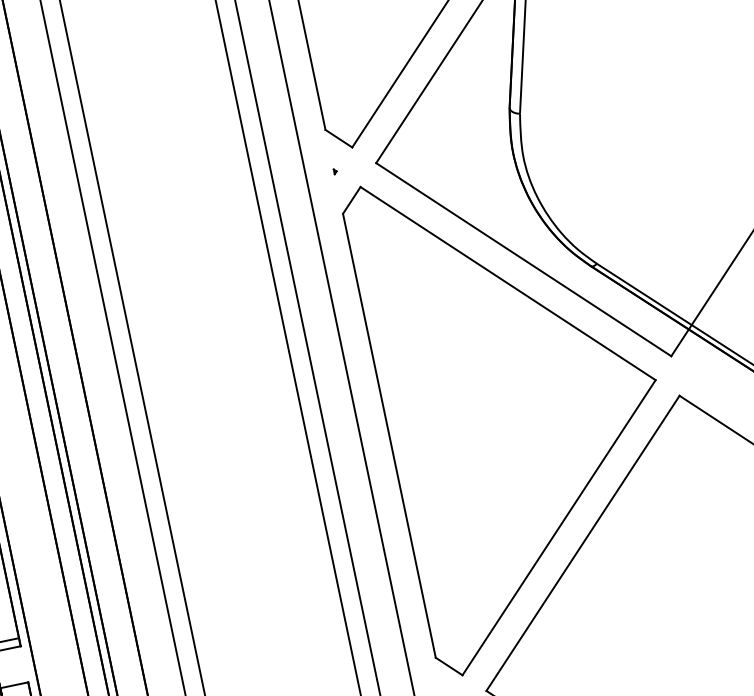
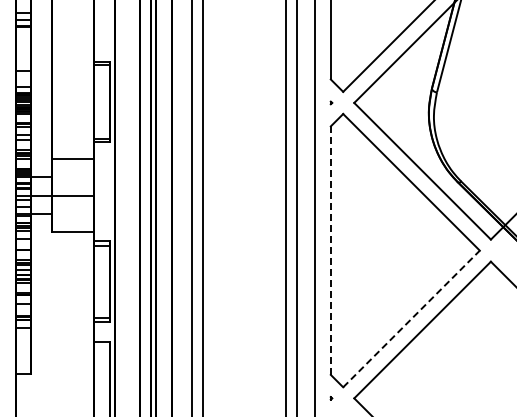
line: (388, 435) -> (330, 250), solid -> dashed
line: (558, 526) -> (411, 318), solid -> dashed

